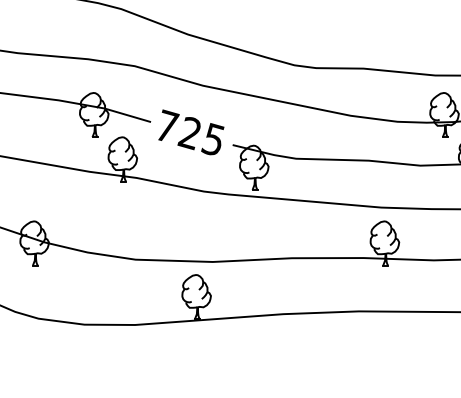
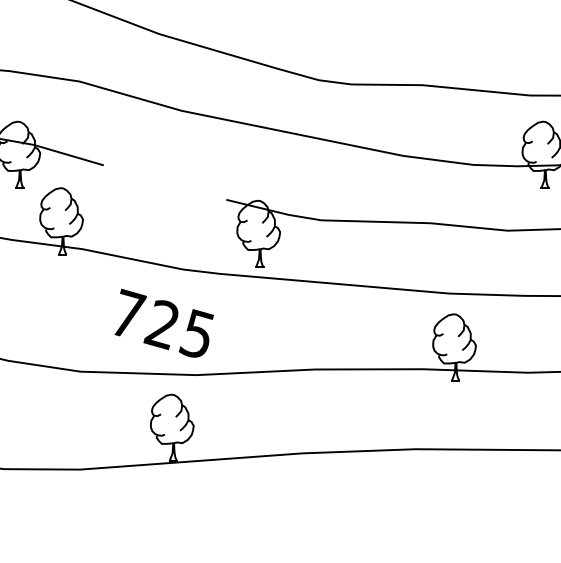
text: (191, 132) -> (164, 323), moved

